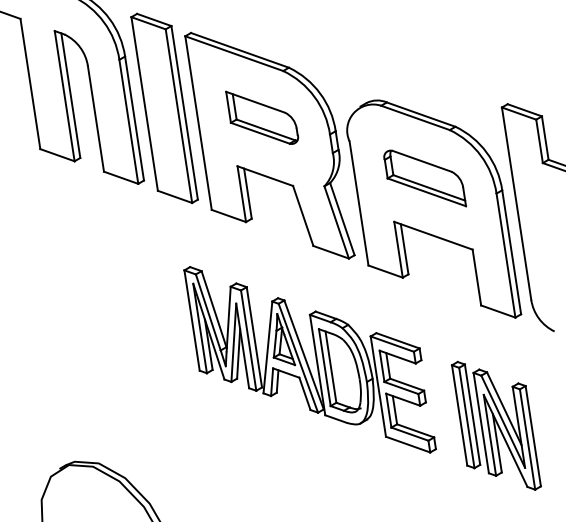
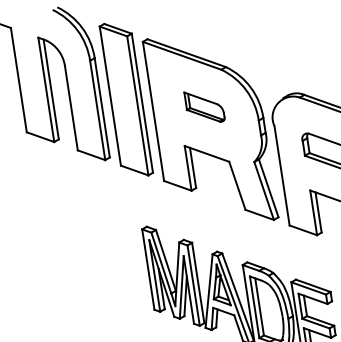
part: (262, 117) -> (204, 106), size x0.7

